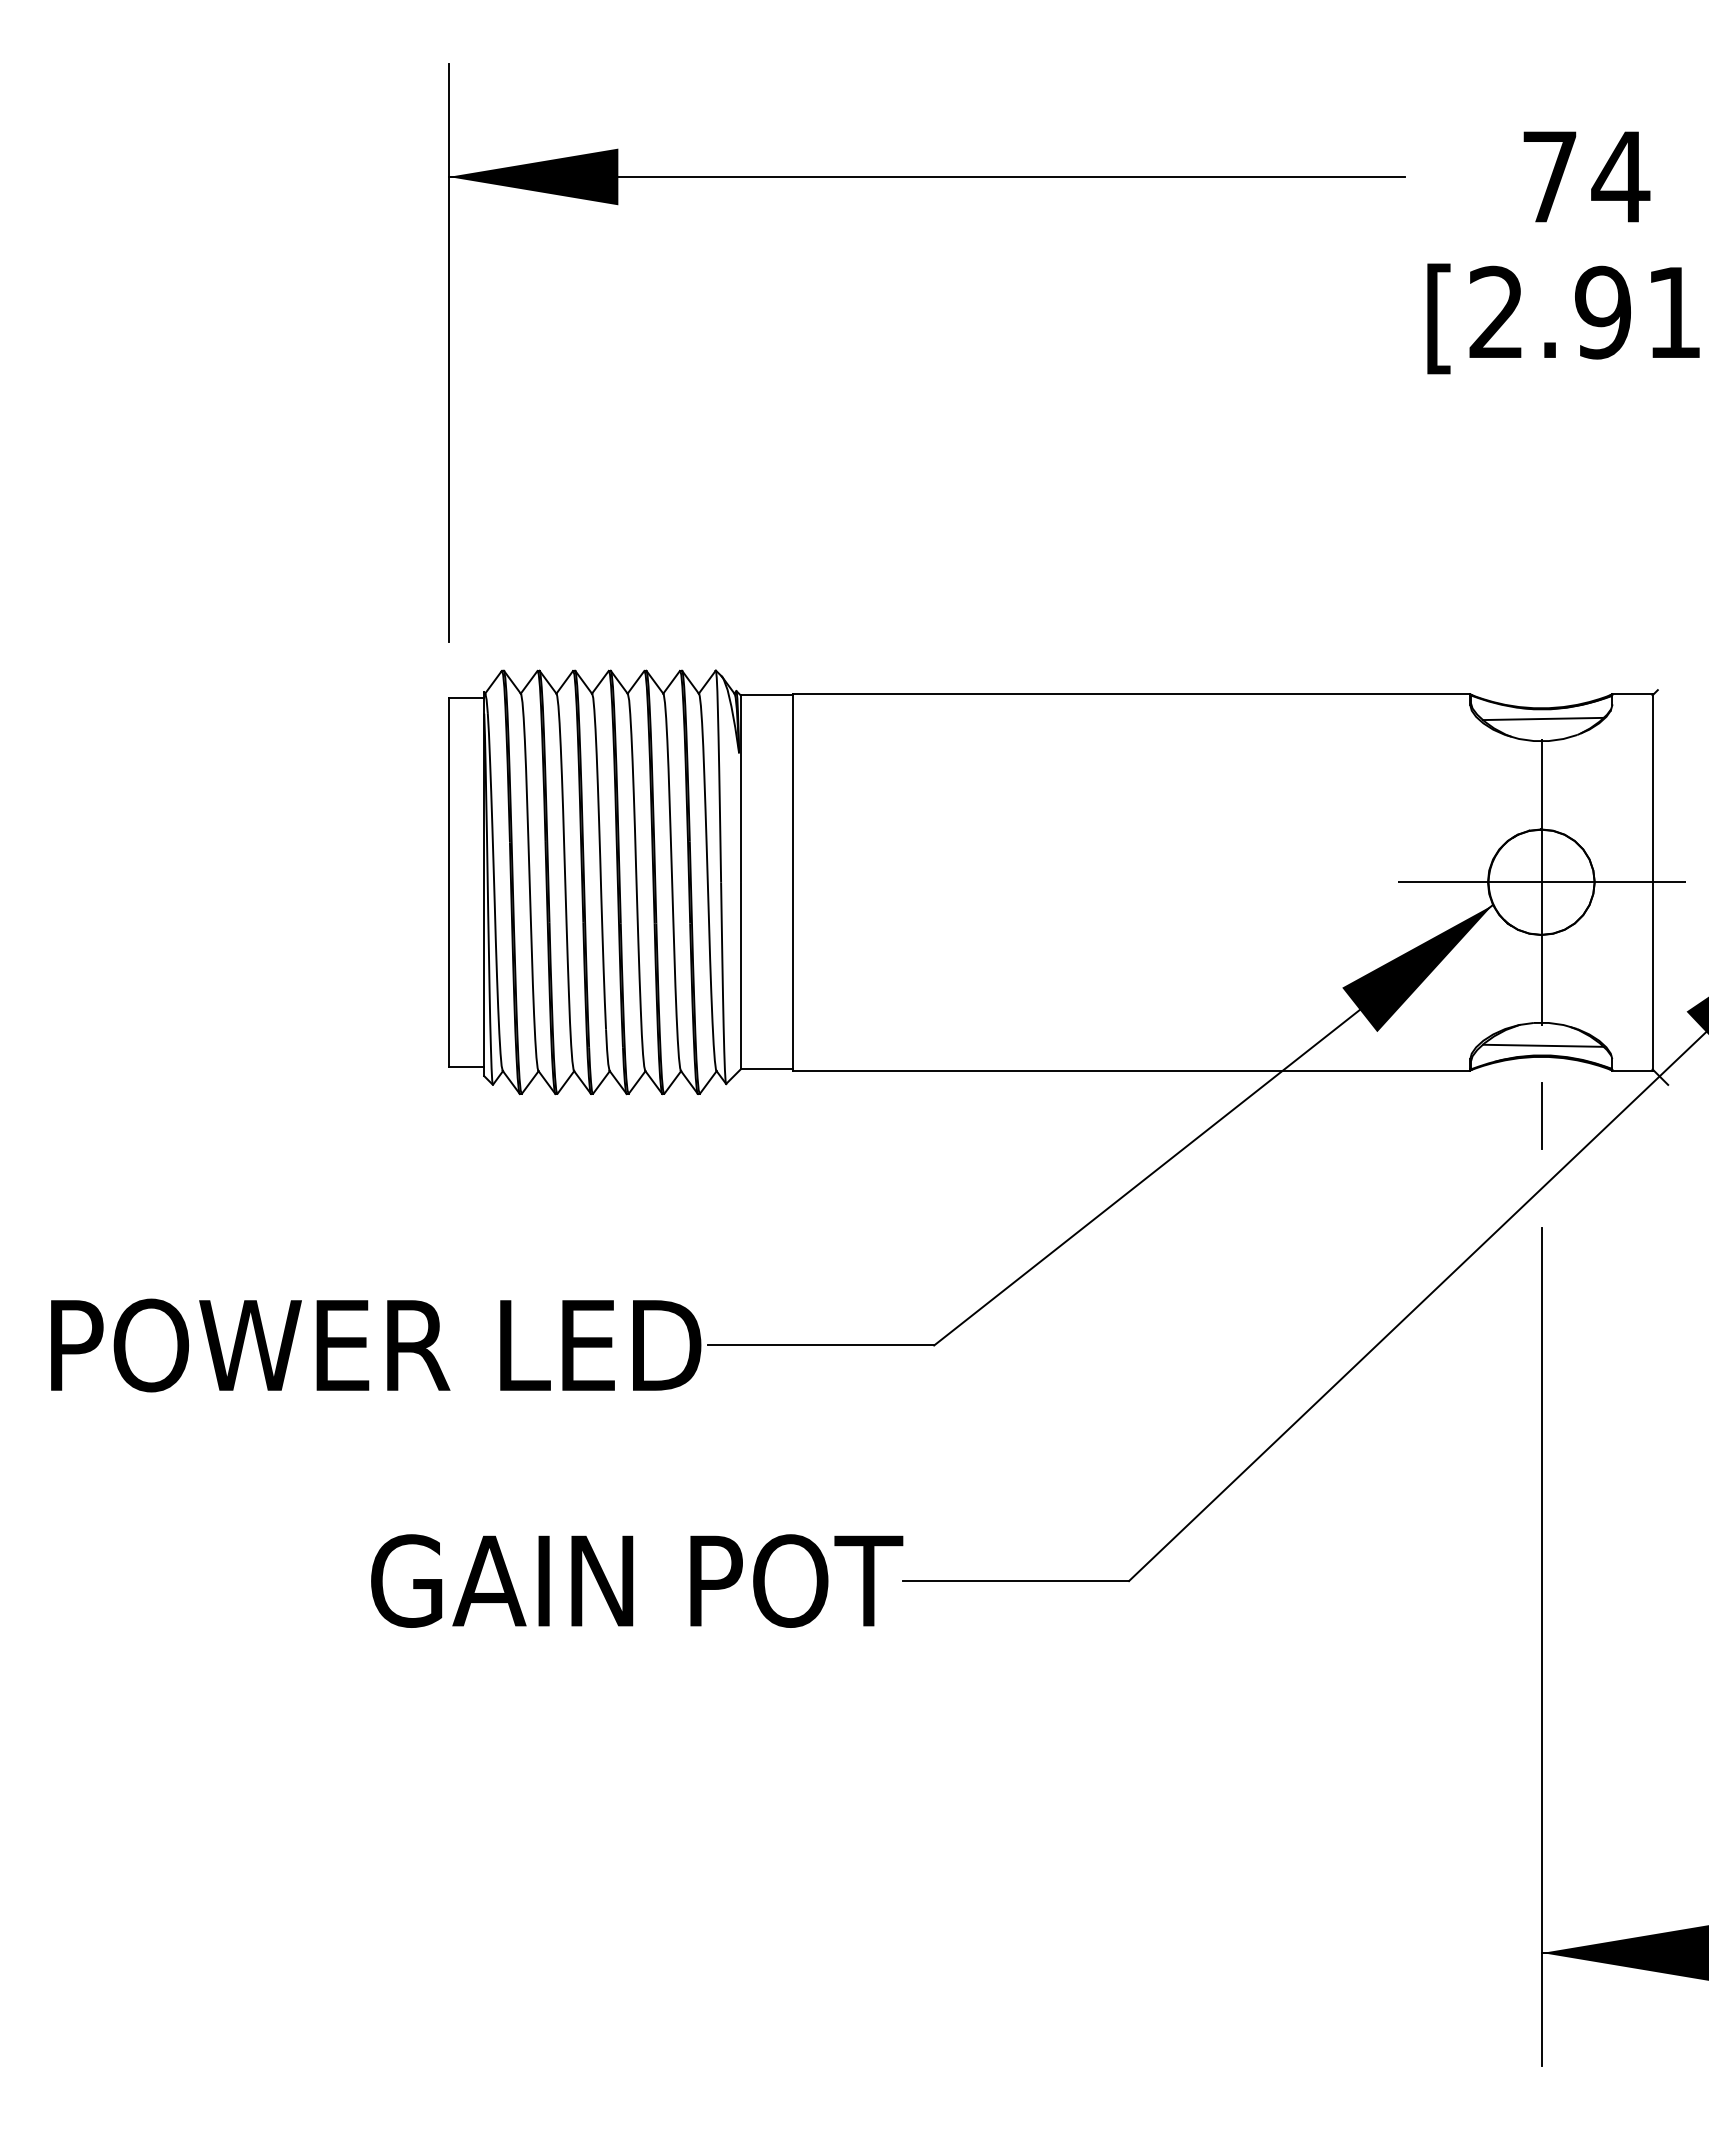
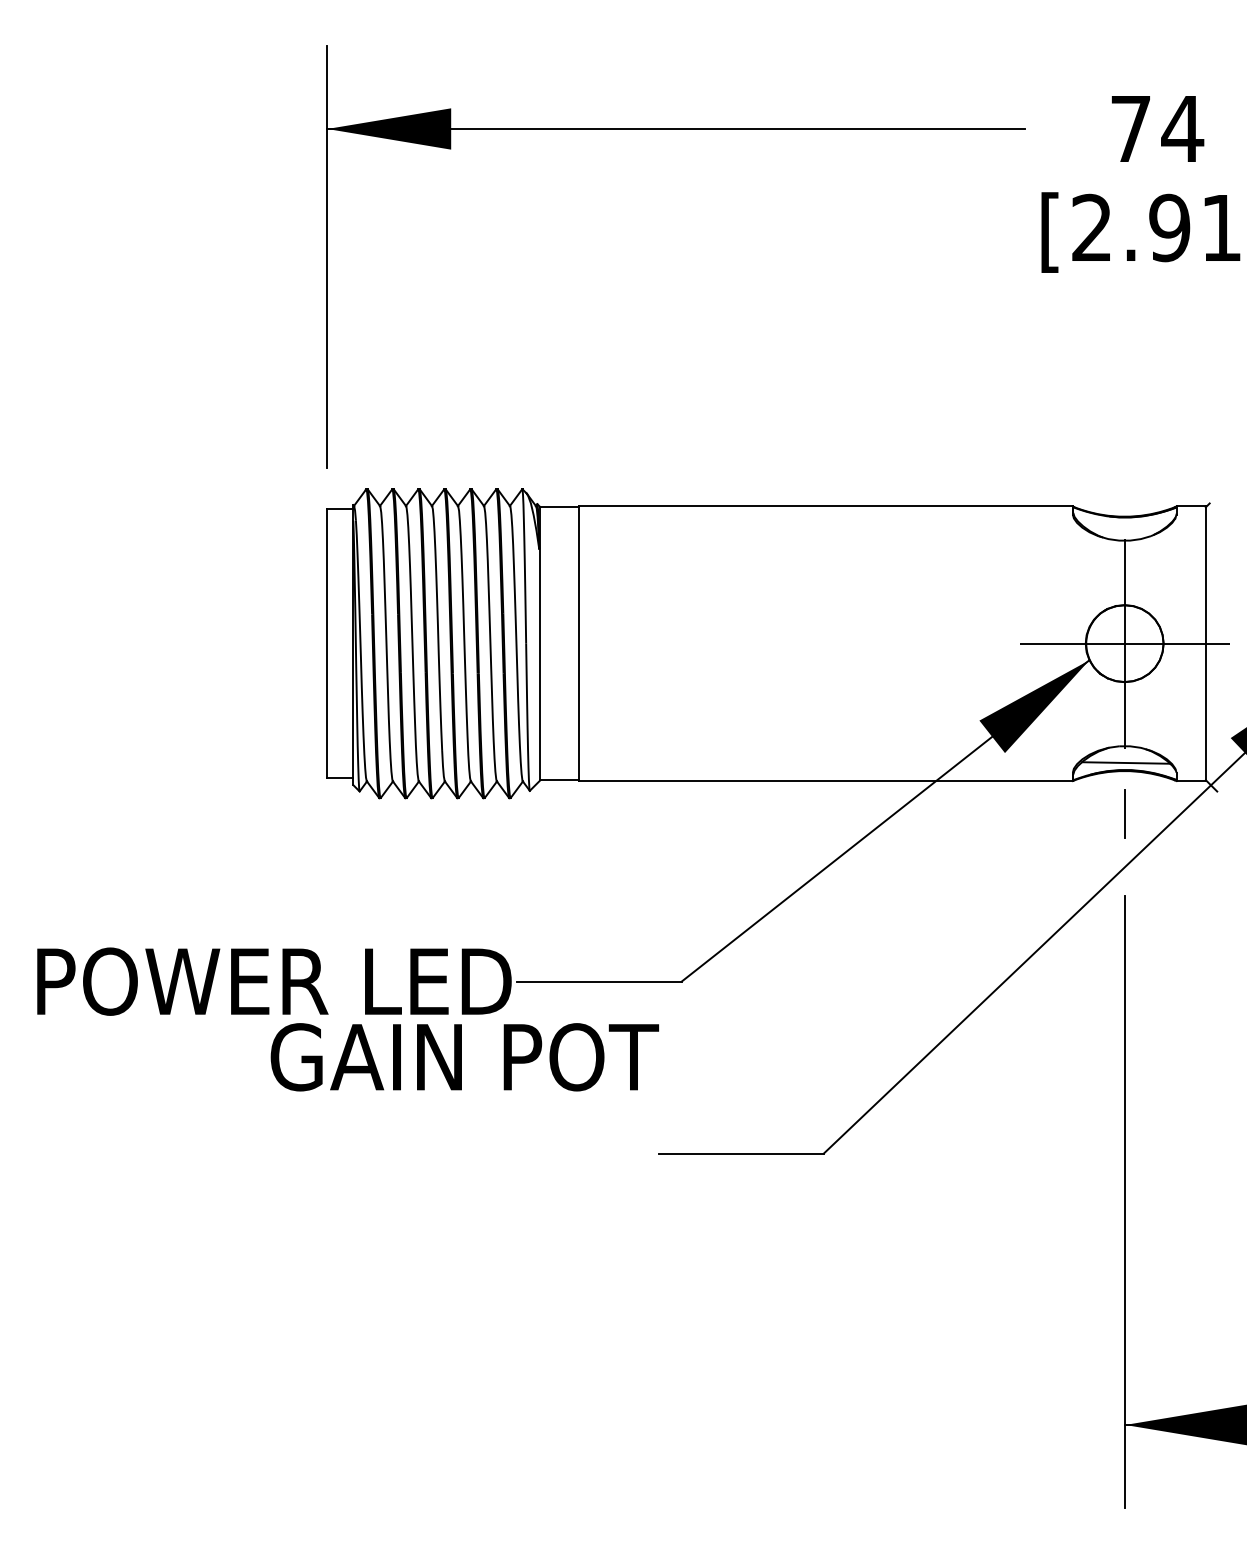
line: (1542, 718) -> (1125, 524), removed
text: (637, 1580) -> (465, 1056), moved

